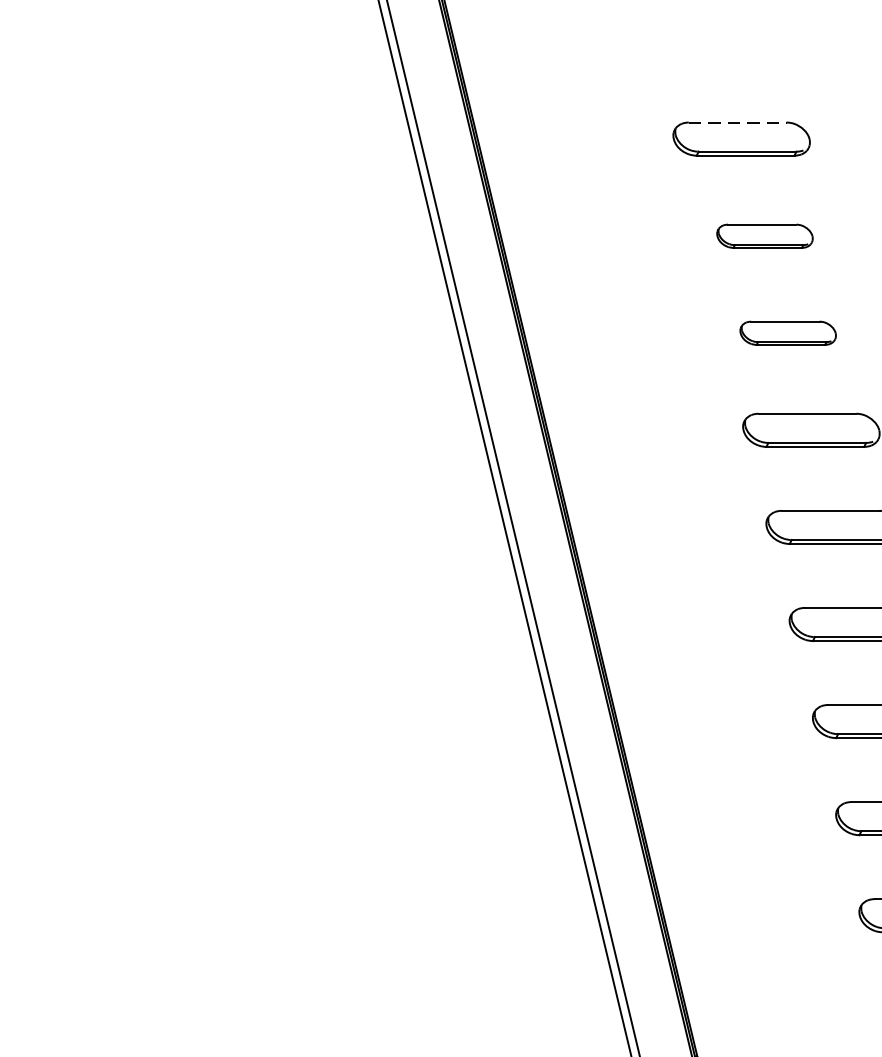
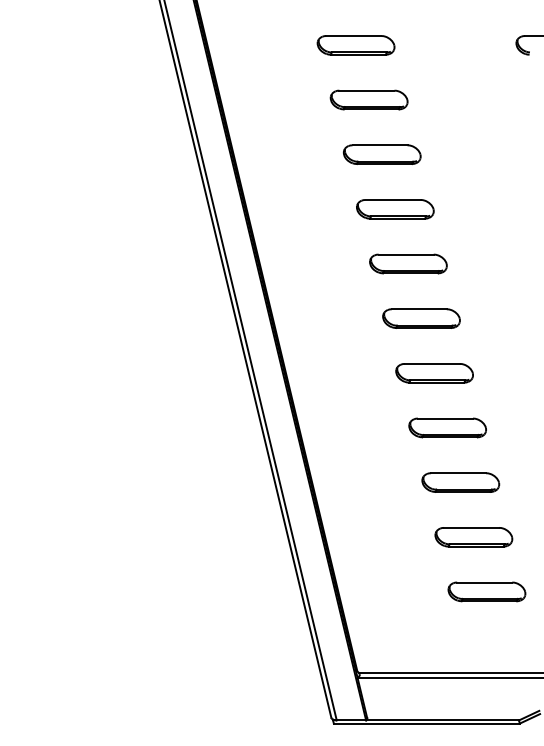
part: (717, 41) -> (368, 99), added
line: (738, 122) -> (380, 145), dashed -> solid
part: (765, 236) -> (395, 209), size x1.43
part: (788, 332) -> (408, 263), size x1.43

